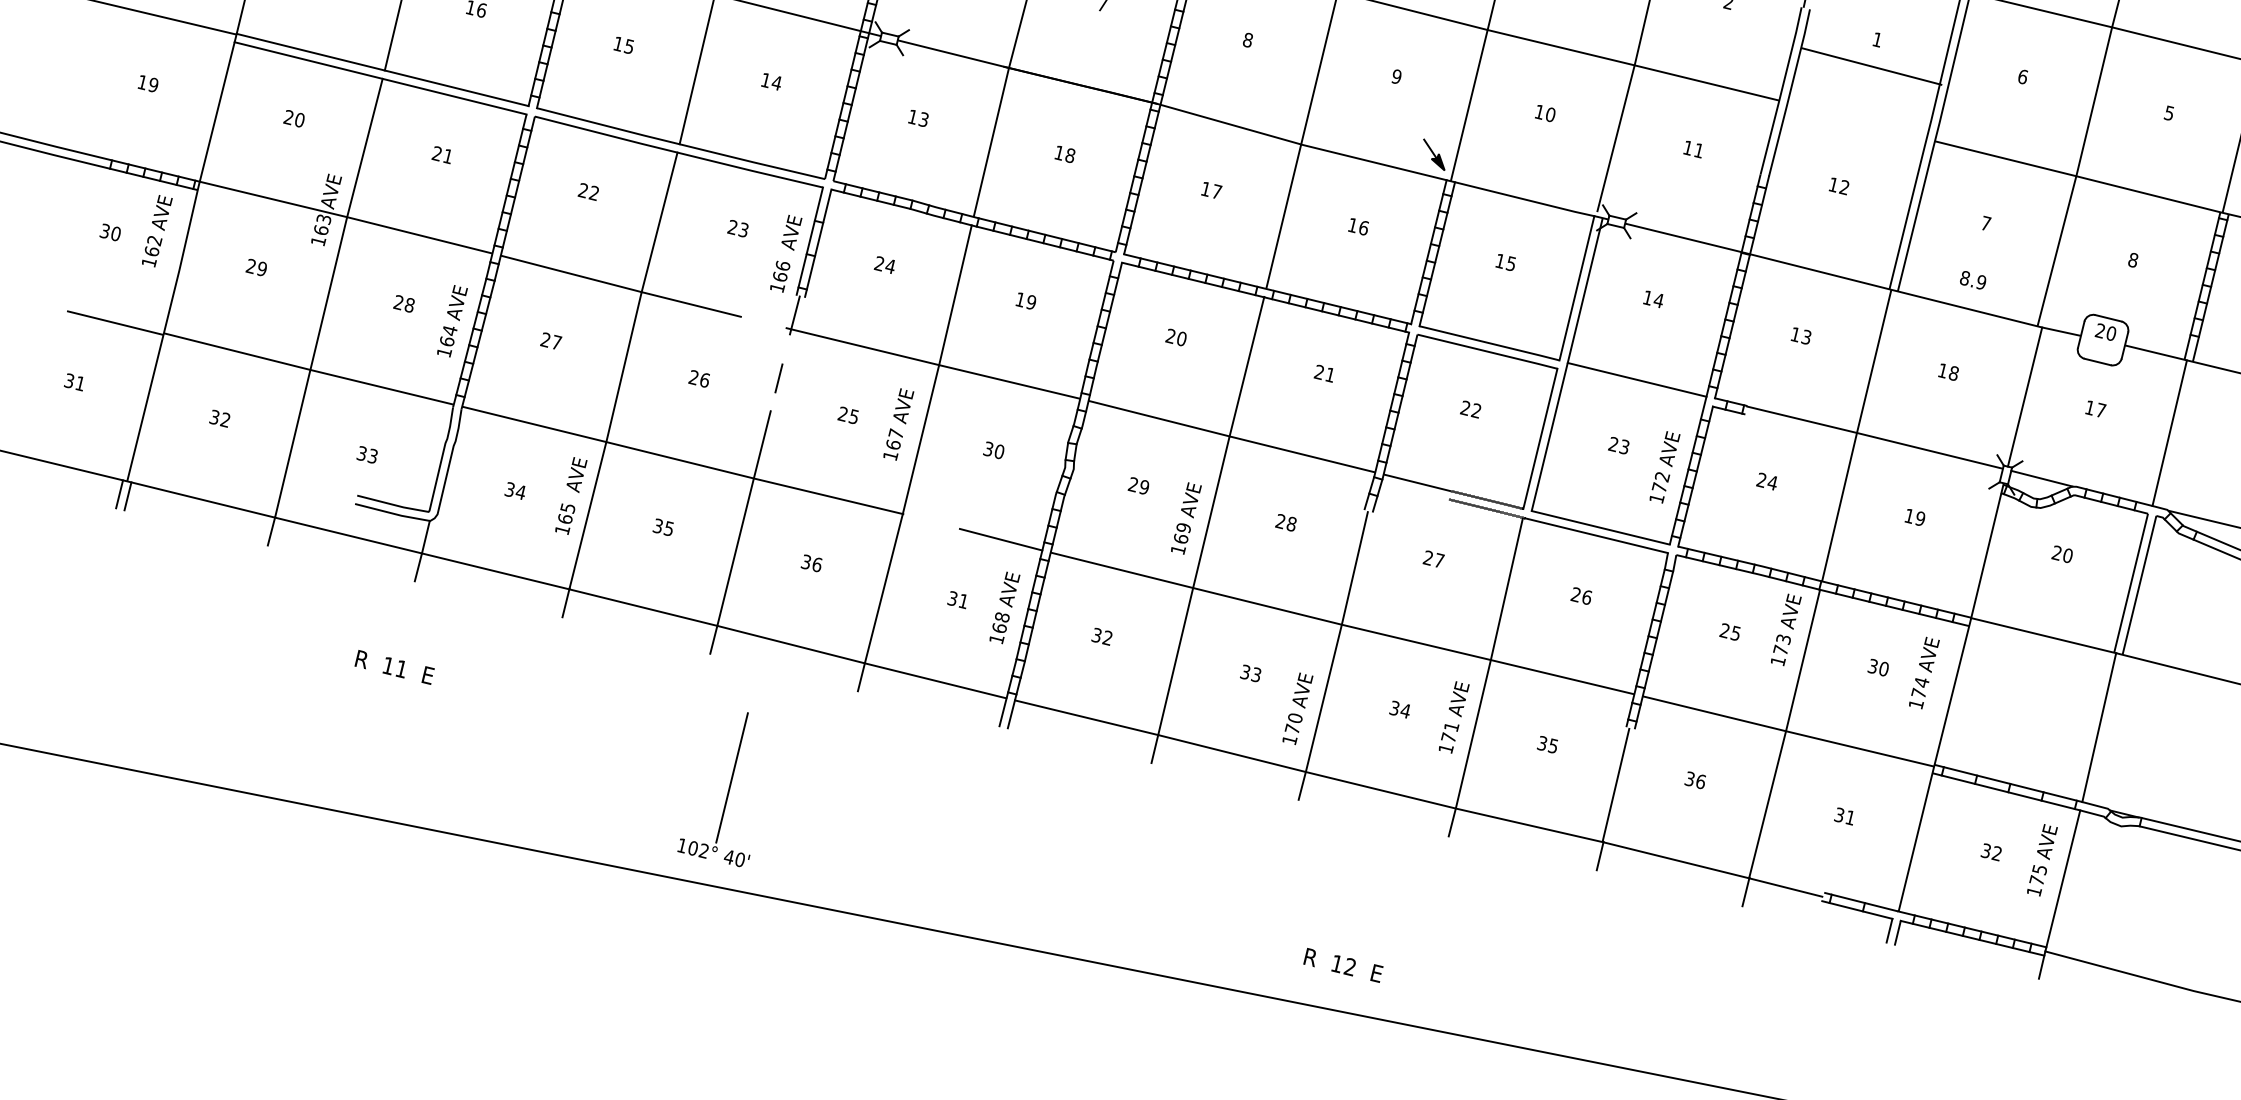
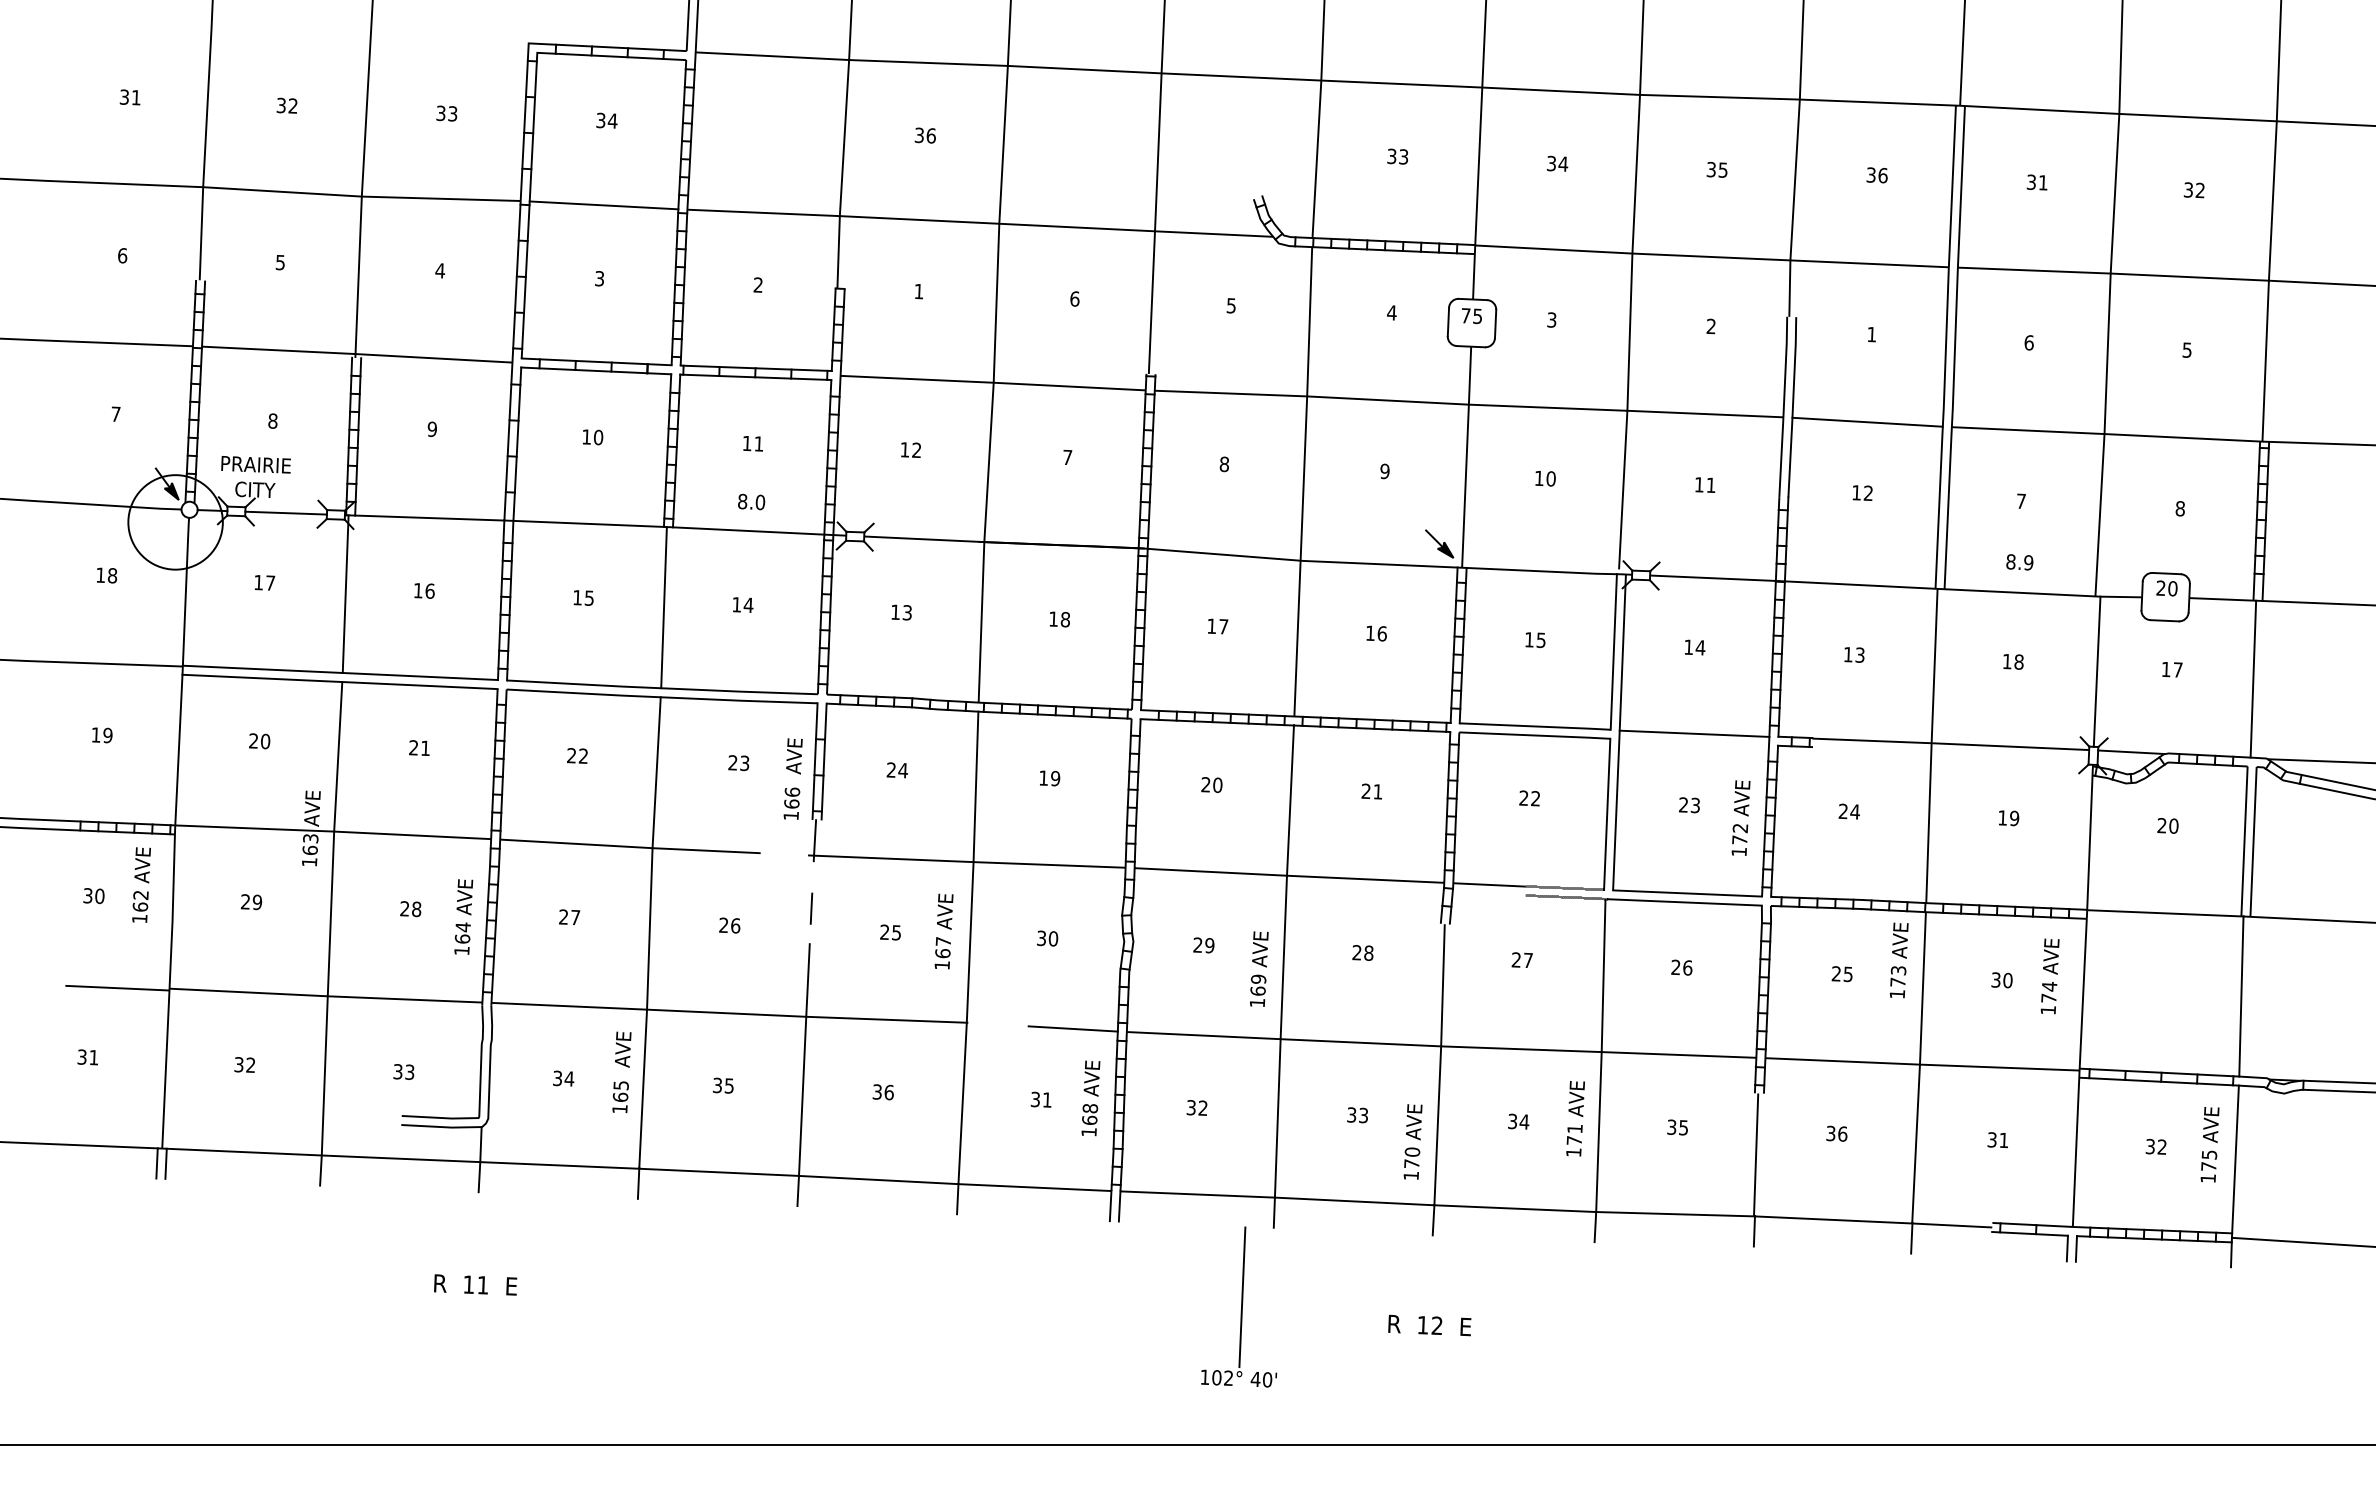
line: (1871, 65) -> (1867, 421), moved
part: (727, 785) -> (1239, 1306), moved
text: (1343, 965) -> (1429, 1325), moved

